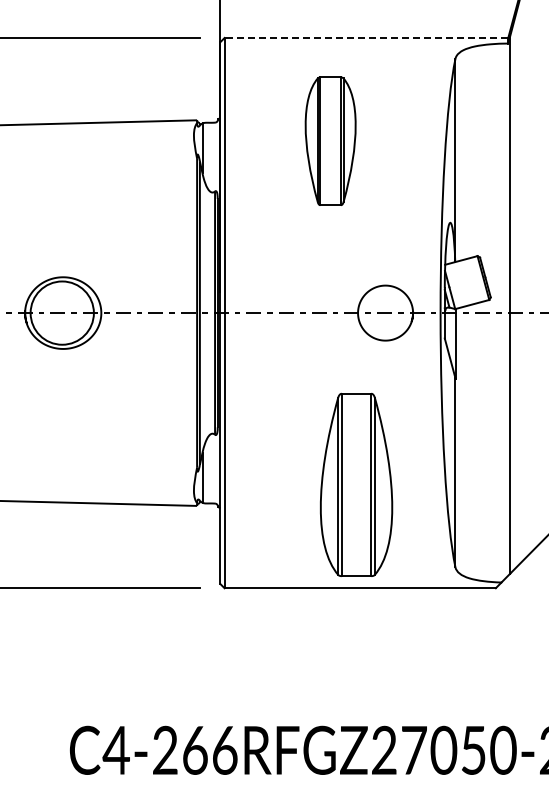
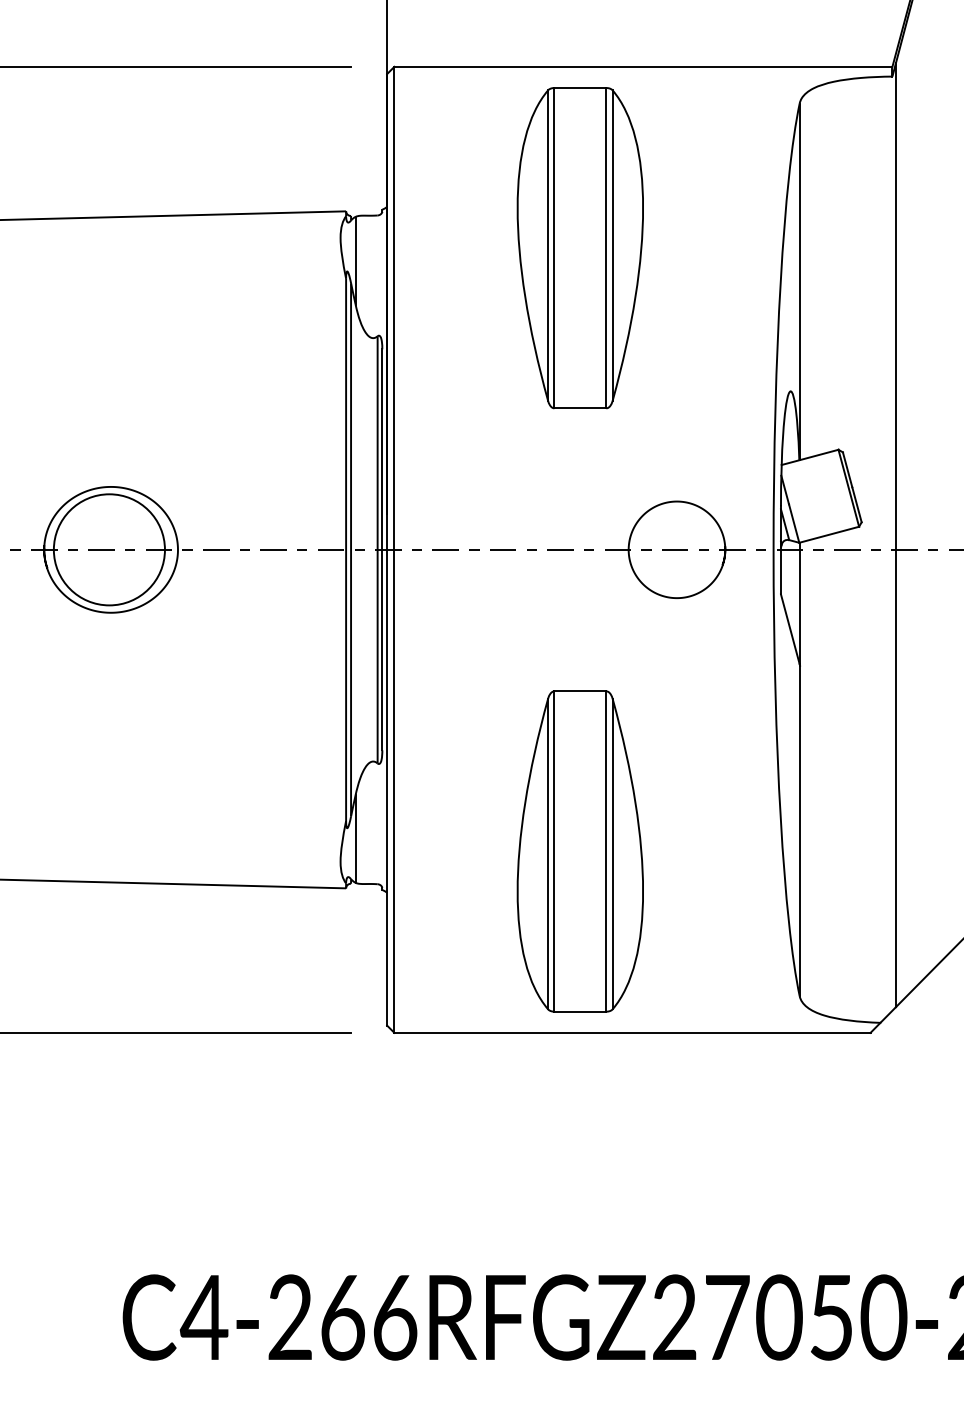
line: (366, 37) -> (643, 65), dashed -> solid
part: (330, 141) -> (580, 248), size x1.43
part: (356, 484) -> (580, 850), moved

